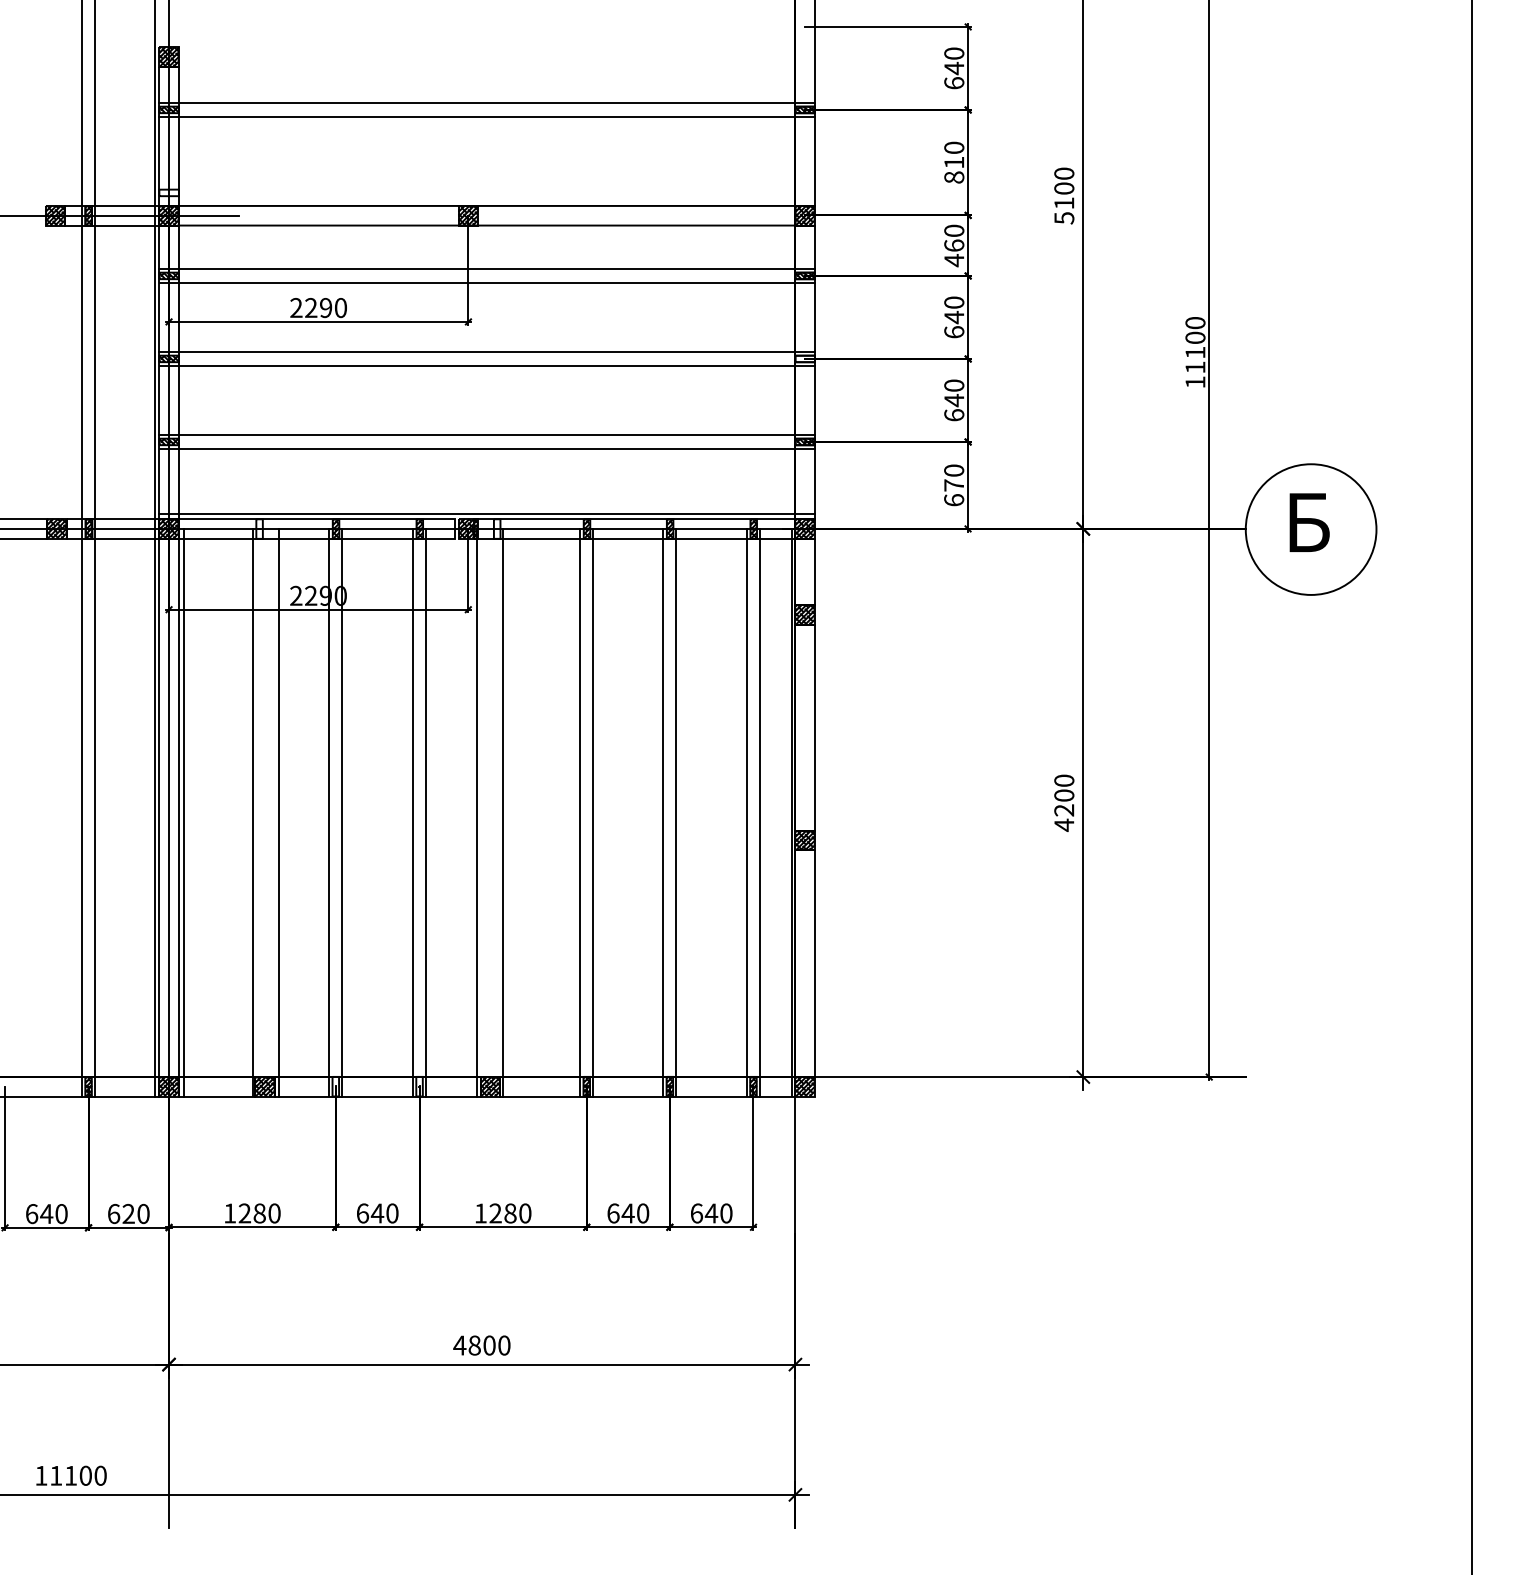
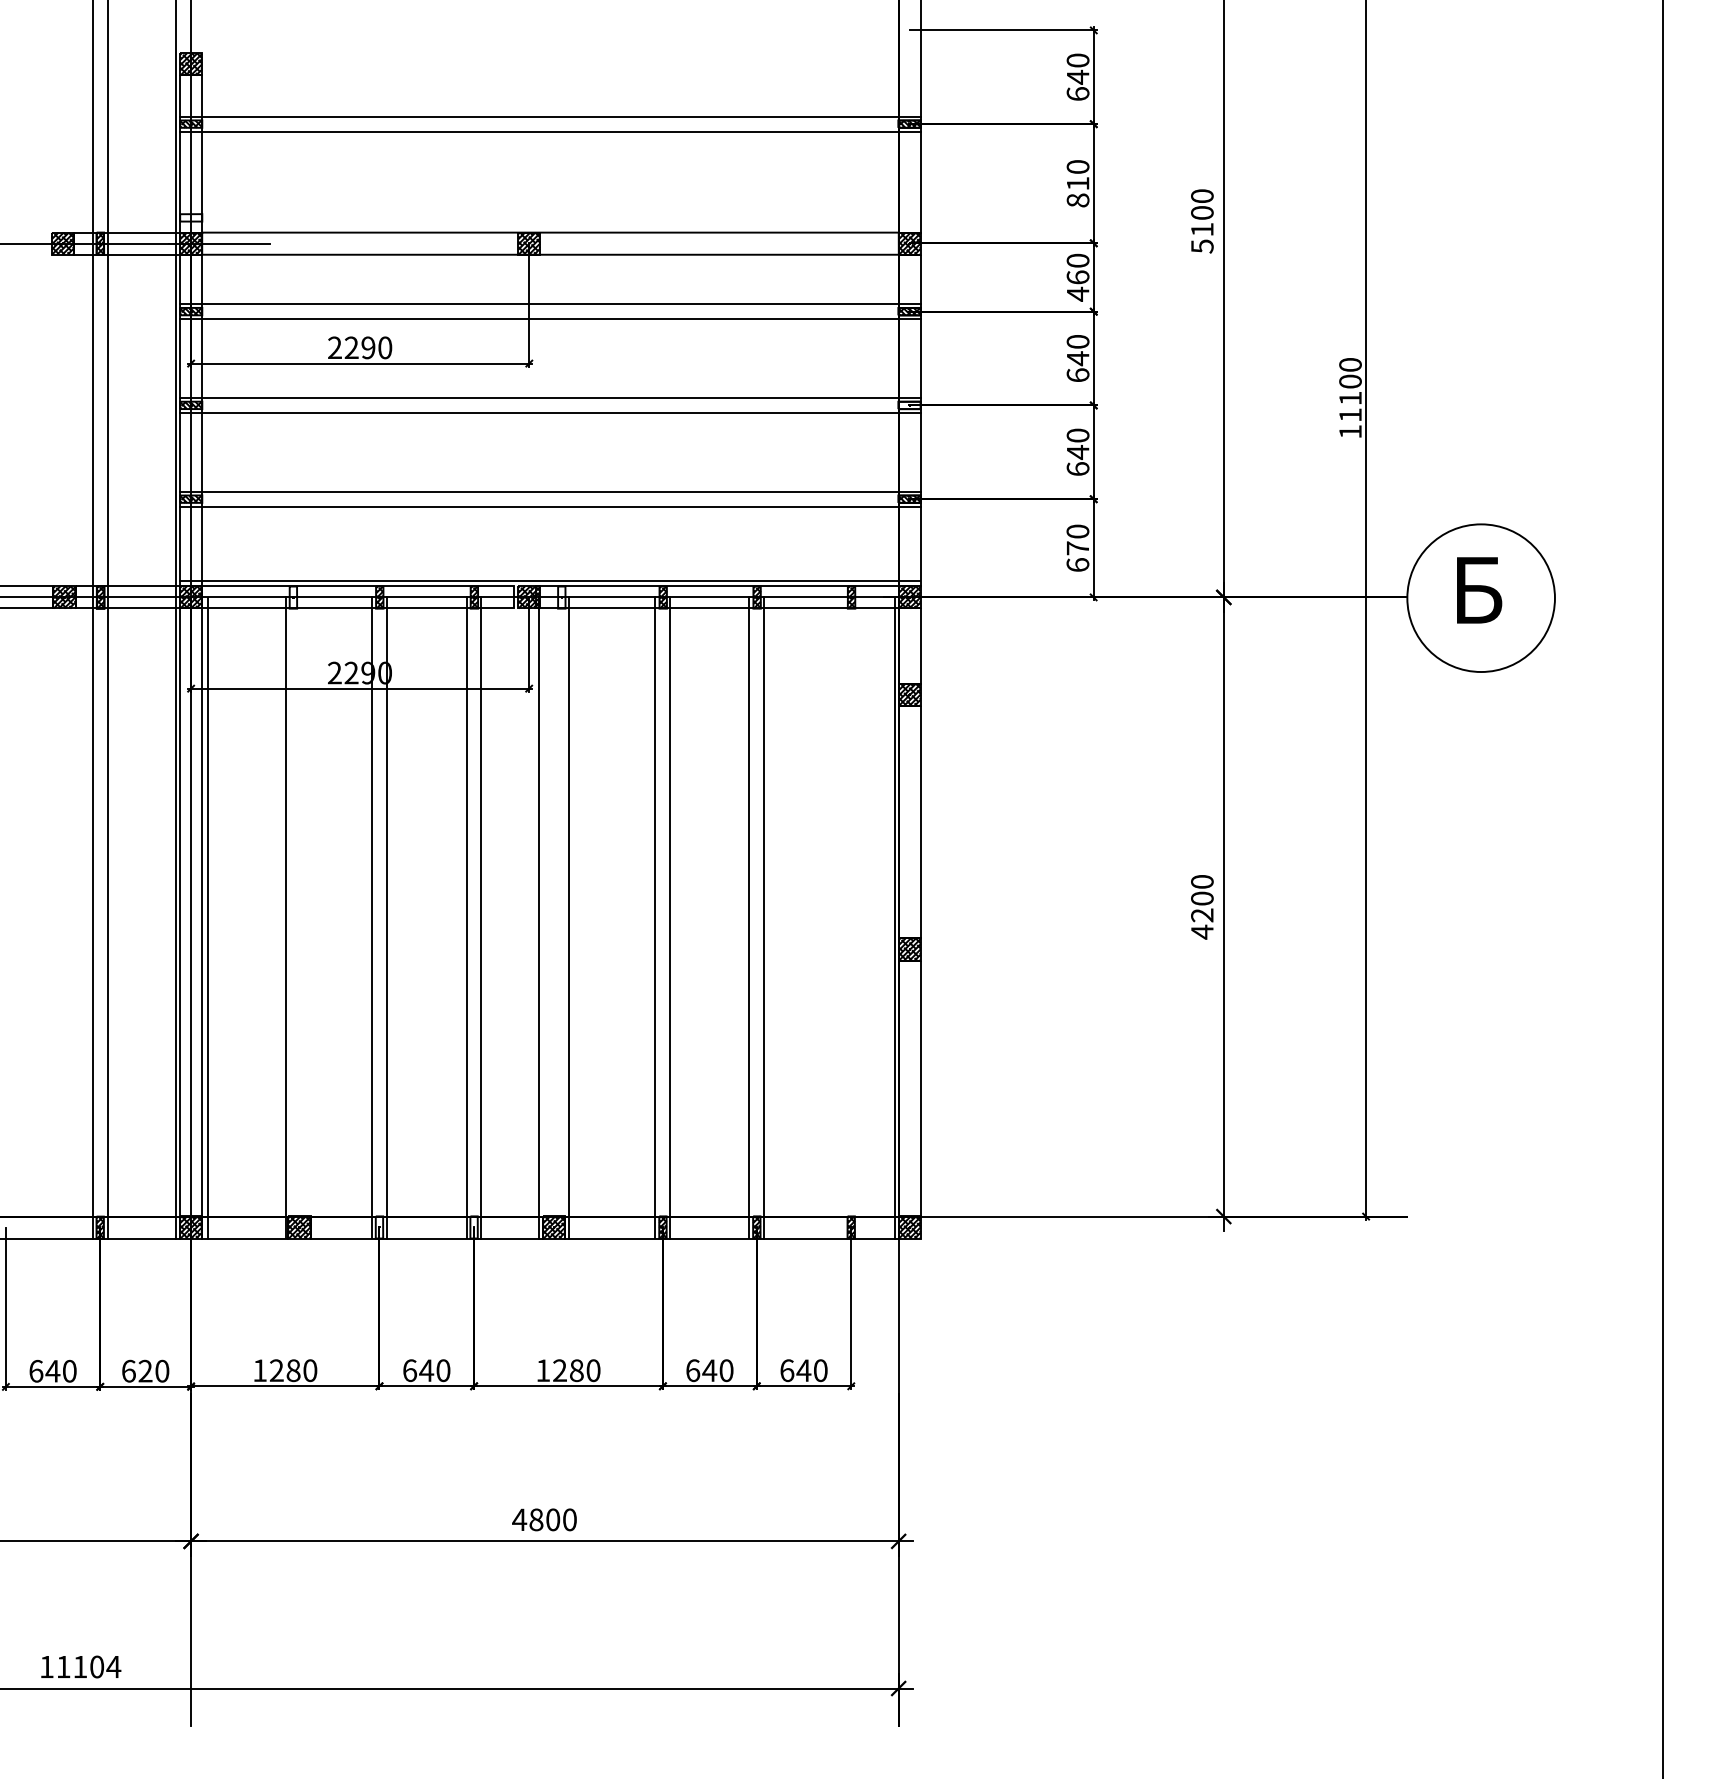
line: (279, 812) -> (315, 917), removed
line: (746, 812) -> (843, 917), removed
line: (759, 812) -> (858, 917), removed
text: (100, 1475) -> (113, 1666), 11100 -> 11104

